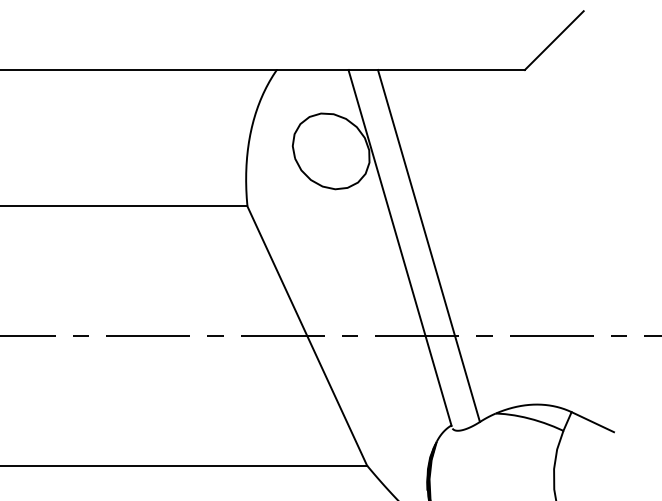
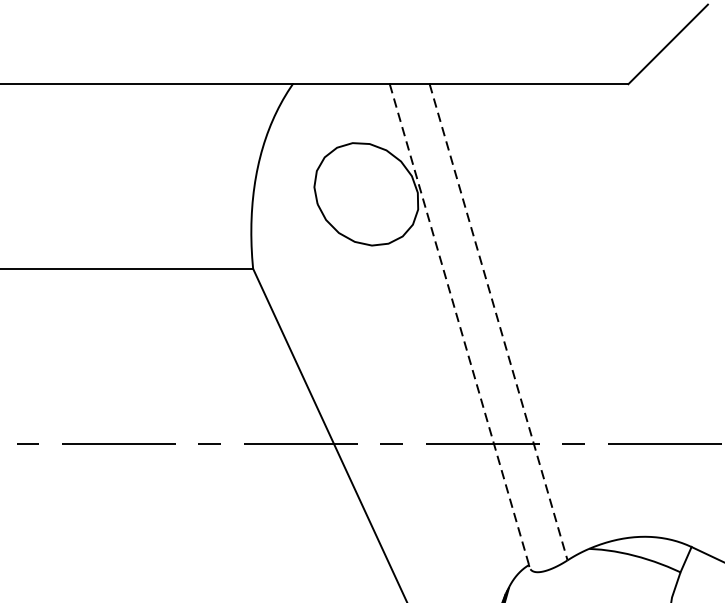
line: (429, 246) -> (499, 322), solid -> dashed
line: (400, 248) -> (460, 325), solid -> dashed

